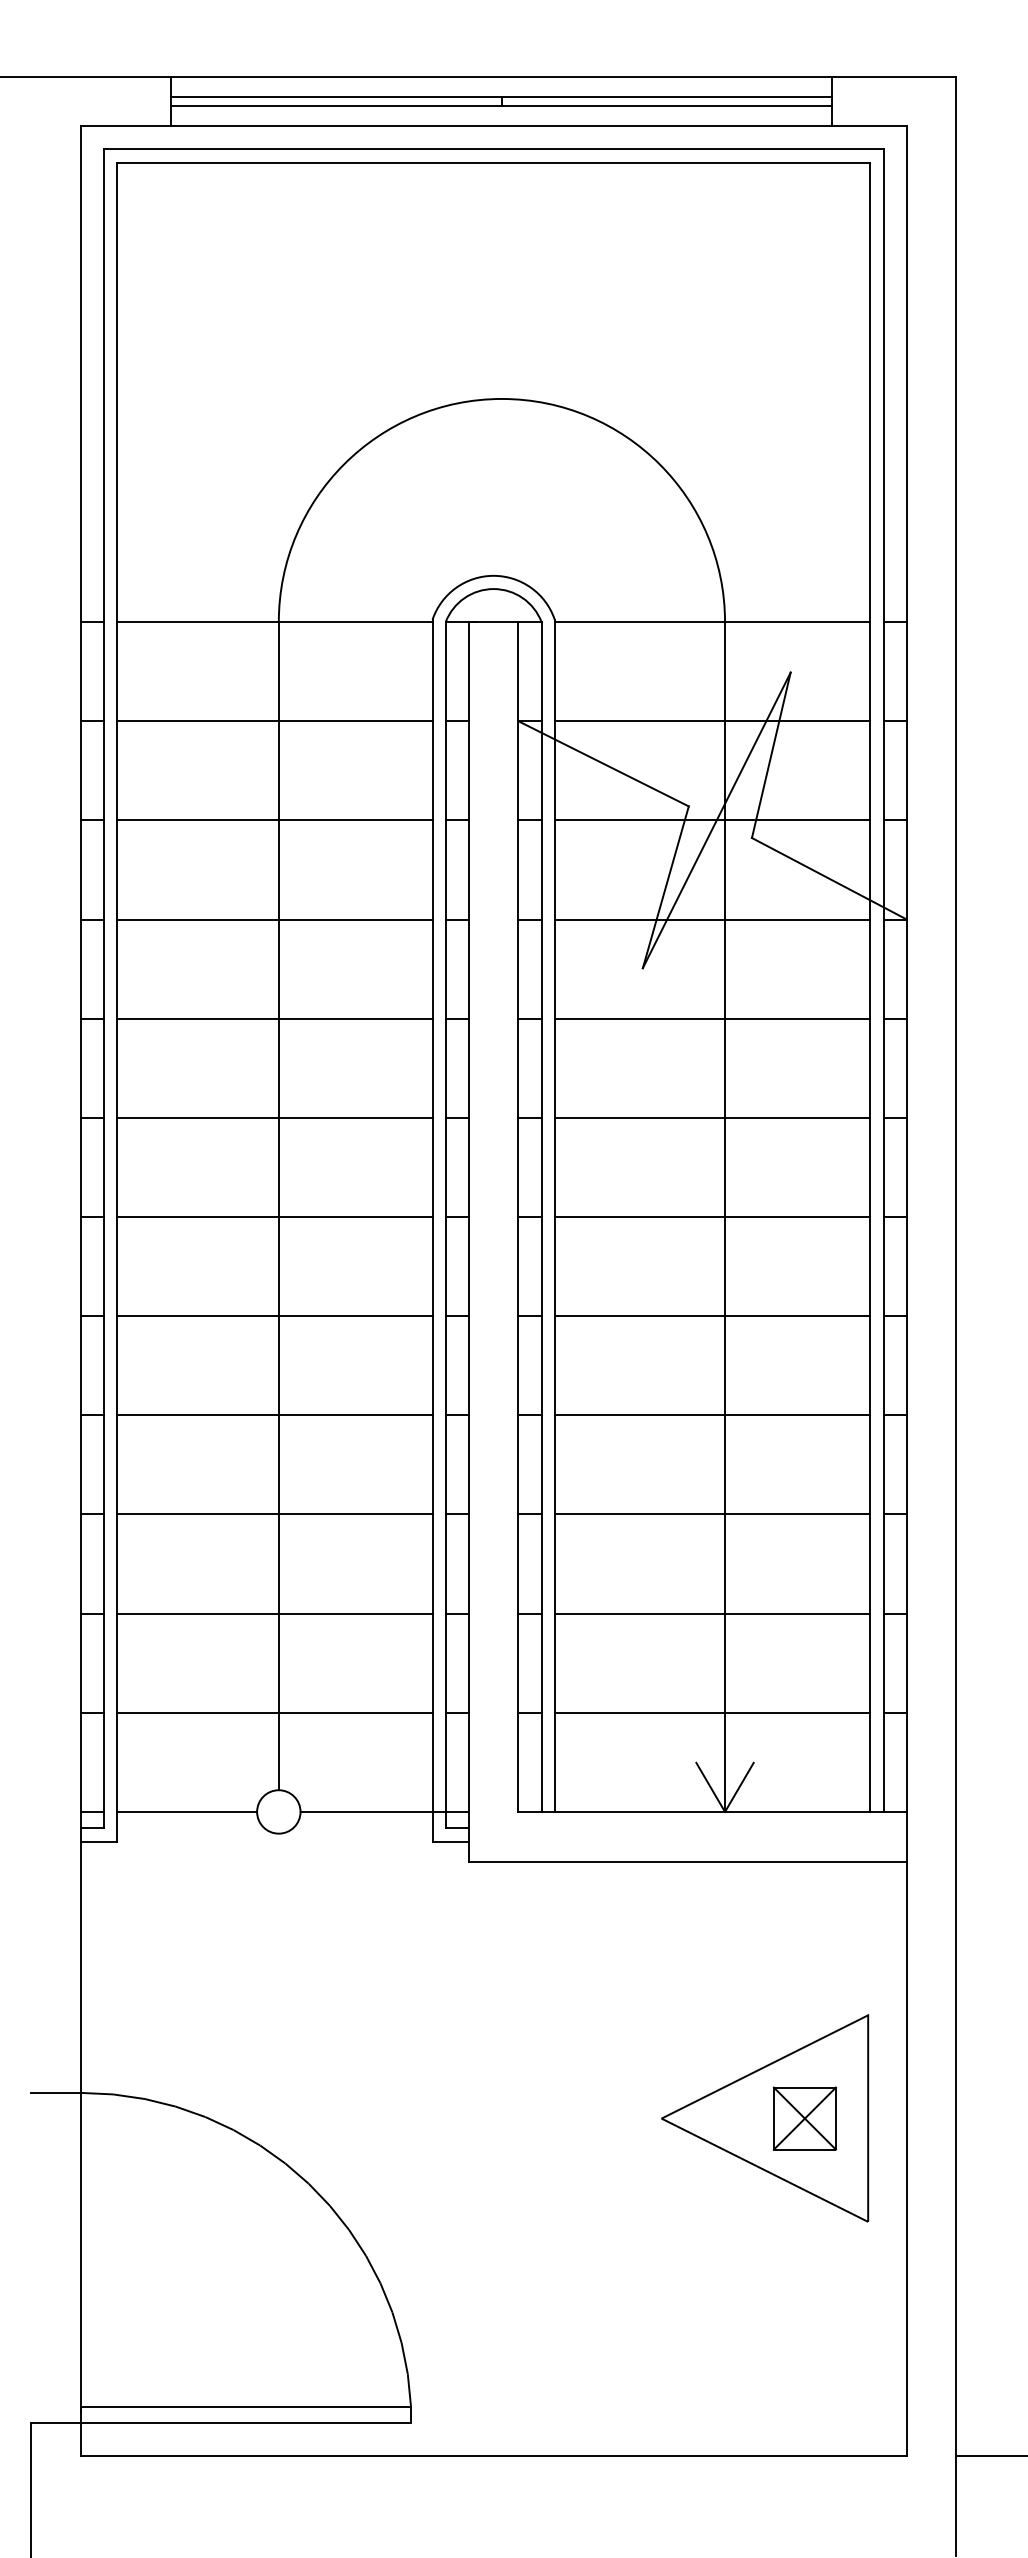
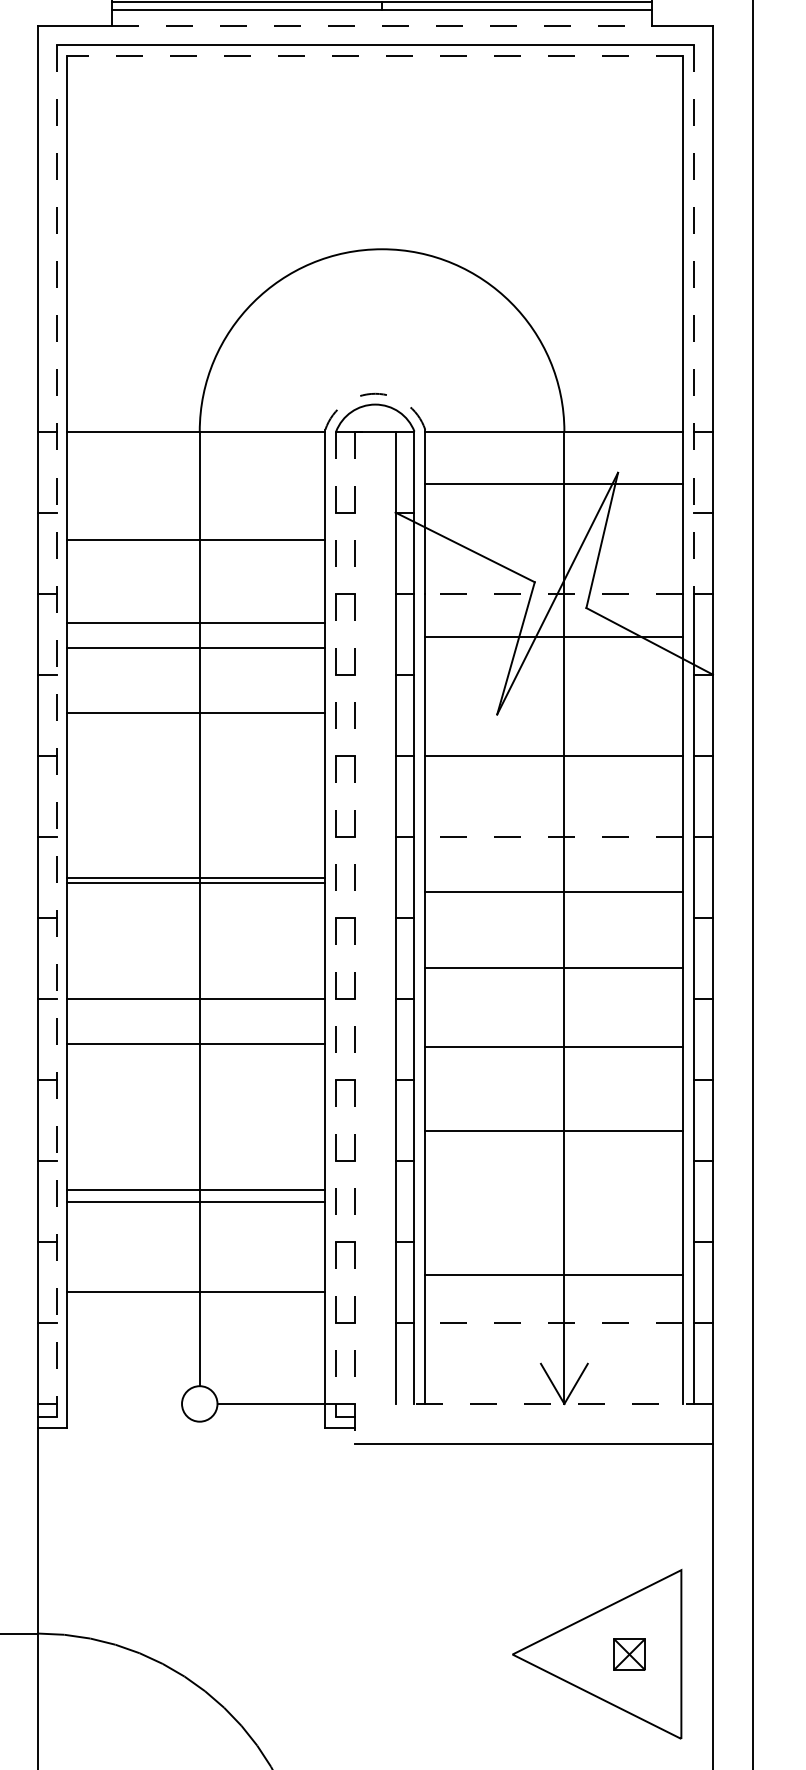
line: (501, 126) -> (381, 26), solid -> dashed
line: (493, 162) -> (375, 56), solid -> dashed
line: (883, 485) -> (693, 319), solid -> dashed
arc: (493, 575) -> (375, 393), solid -> dashed
line: (274, 721) -> (196, 539), moved
line: (712, 721) -> (554, 484), moved
line: (274, 820) -> (196, 623), moved
line: (712, 820) -> (554, 593), solid -> dashed
line: (274, 919) -> (196, 647), moved
line: (712, 919) -> (554, 637), moved
line: (103, 988) -> (56, 731), solid -> dashed
line: (274, 1018) -> (196, 713), moved
line: (274, 1117) -> (196, 877), moved
line: (712, 1117) -> (554, 836), solid -> dashed
line: (274, 1217) -> (196, 883), moved
line: (712, 1217) -> (554, 892), moved
line: (445, 1225) -> (335, 924), solid -> dashed
line: (468, 1241) -> (354, 937), solid -> dashed
line: (712, 1316) -> (554, 968), moved
line: (274, 1415) -> (196, 1044), moved
line: (712, 1415) -> (554, 1047), moved
line: (274, 1514) -> (196, 1190), moved
line: (712, 1514) -> (554, 1131), moved
line: (274, 1613) -> (196, 1201), moved
line: (712, 1613) -> (554, 1275), moved
line: (274, 1712) -> (196, 1291), moved
line: (712, 1712) -> (554, 1322), solid -> dashed
line: (186, 1811) -> (124, 1403), removed
line: (712, 1811) -> (554, 1403), solid -> dashed
part: (804, 2118) -> (629, 1654), size x0.6

